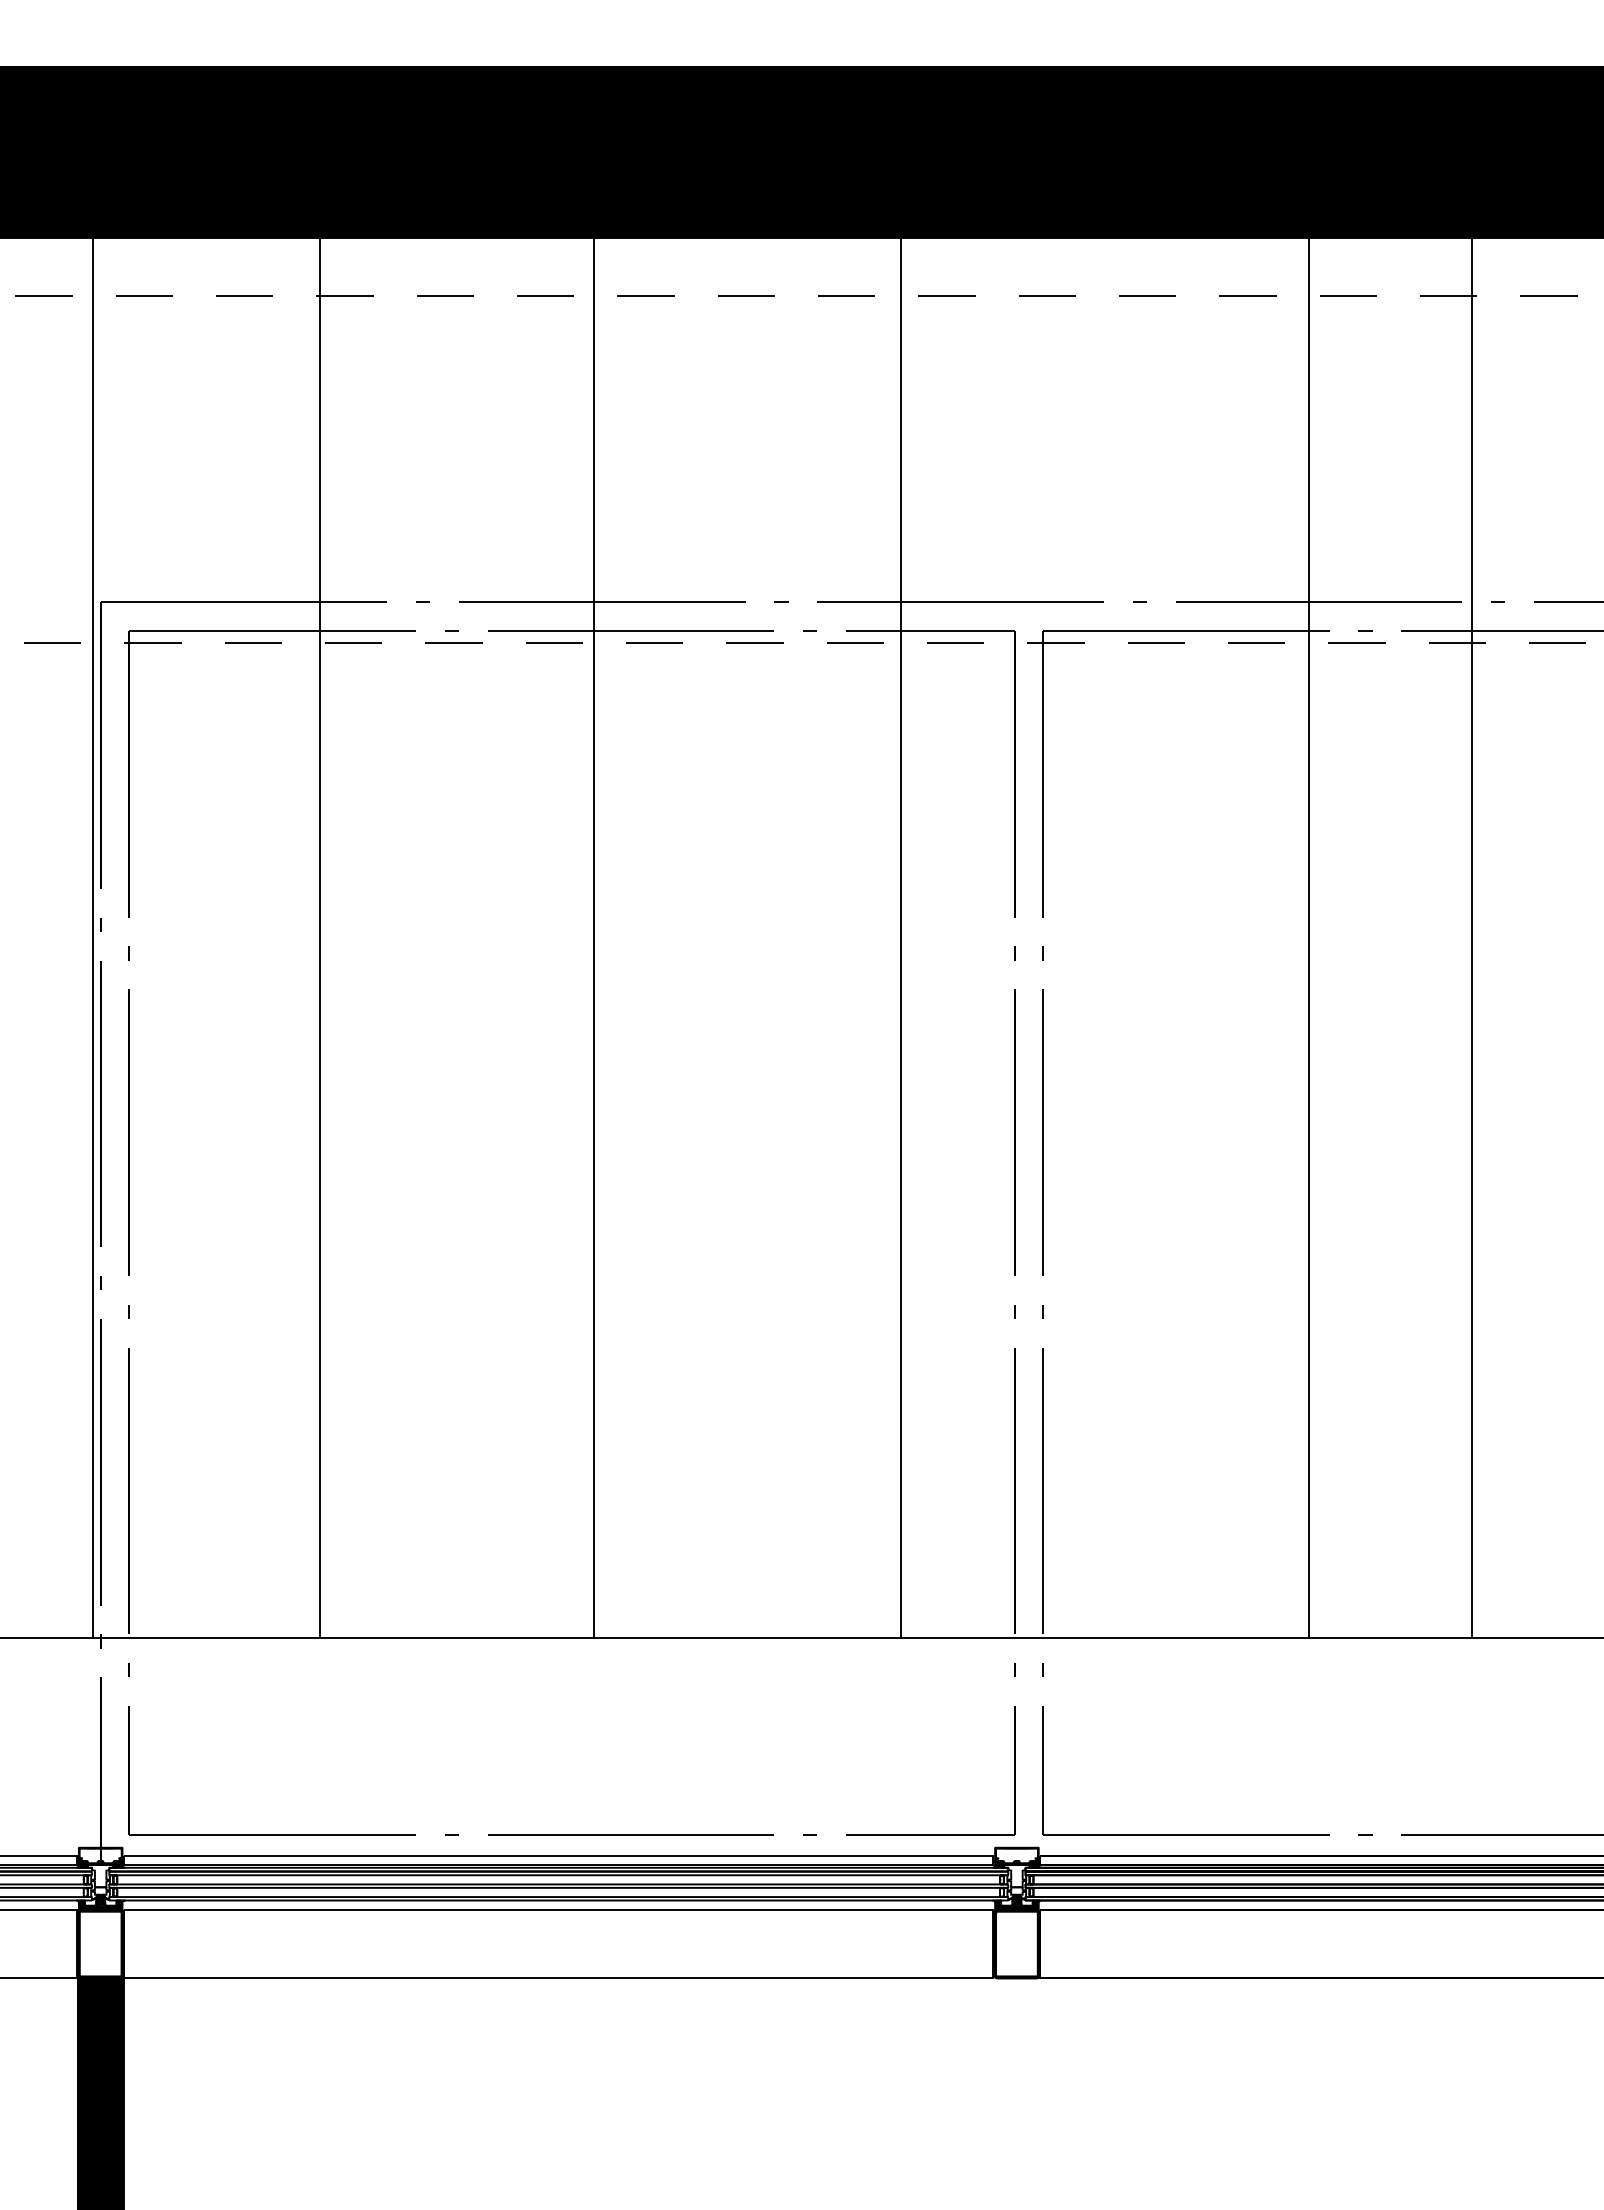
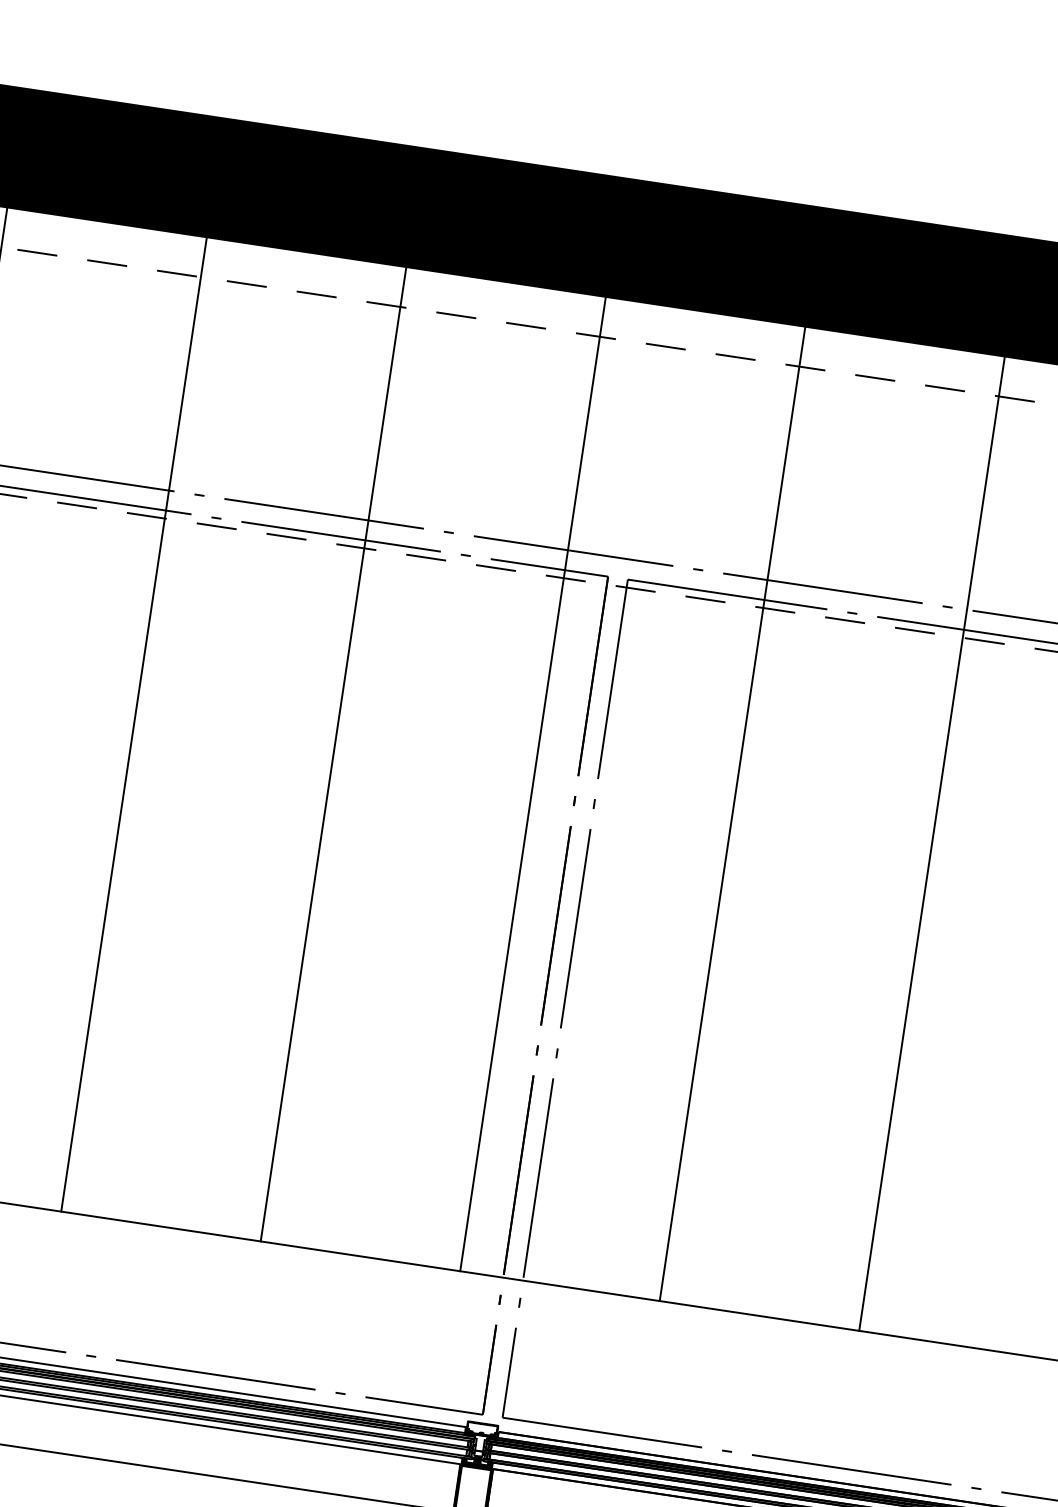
line: (320, 938) -> (134, 724), moved
line: (594, 938) -> (333, 754), moved
line: (900, 938) -> (532, 784), moved
line: (1309, 938) -> (732, 813), moved
line: (1472, 938) -> (932, 843), moved

